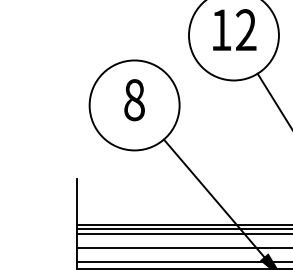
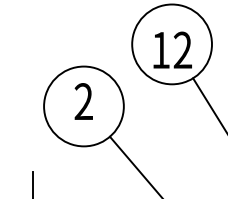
text: (234, 29) -> (172, 49), moved
text: (134, 100) -> (83, 102), 8 -> 2

